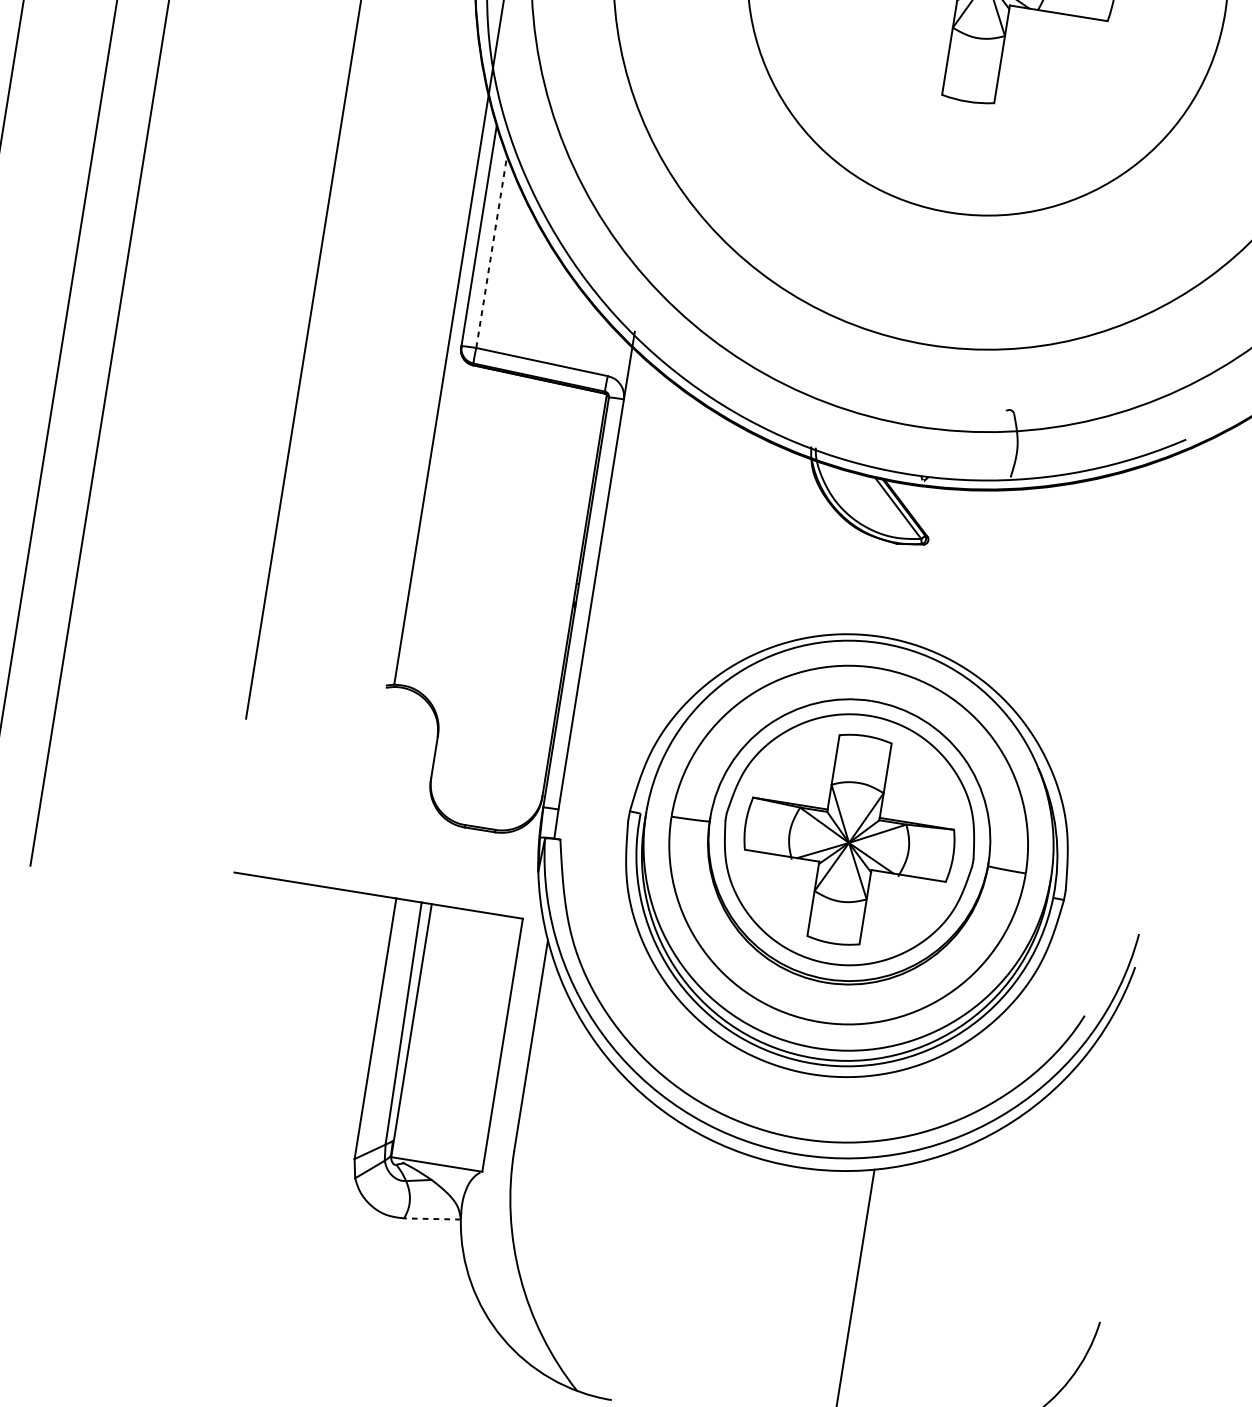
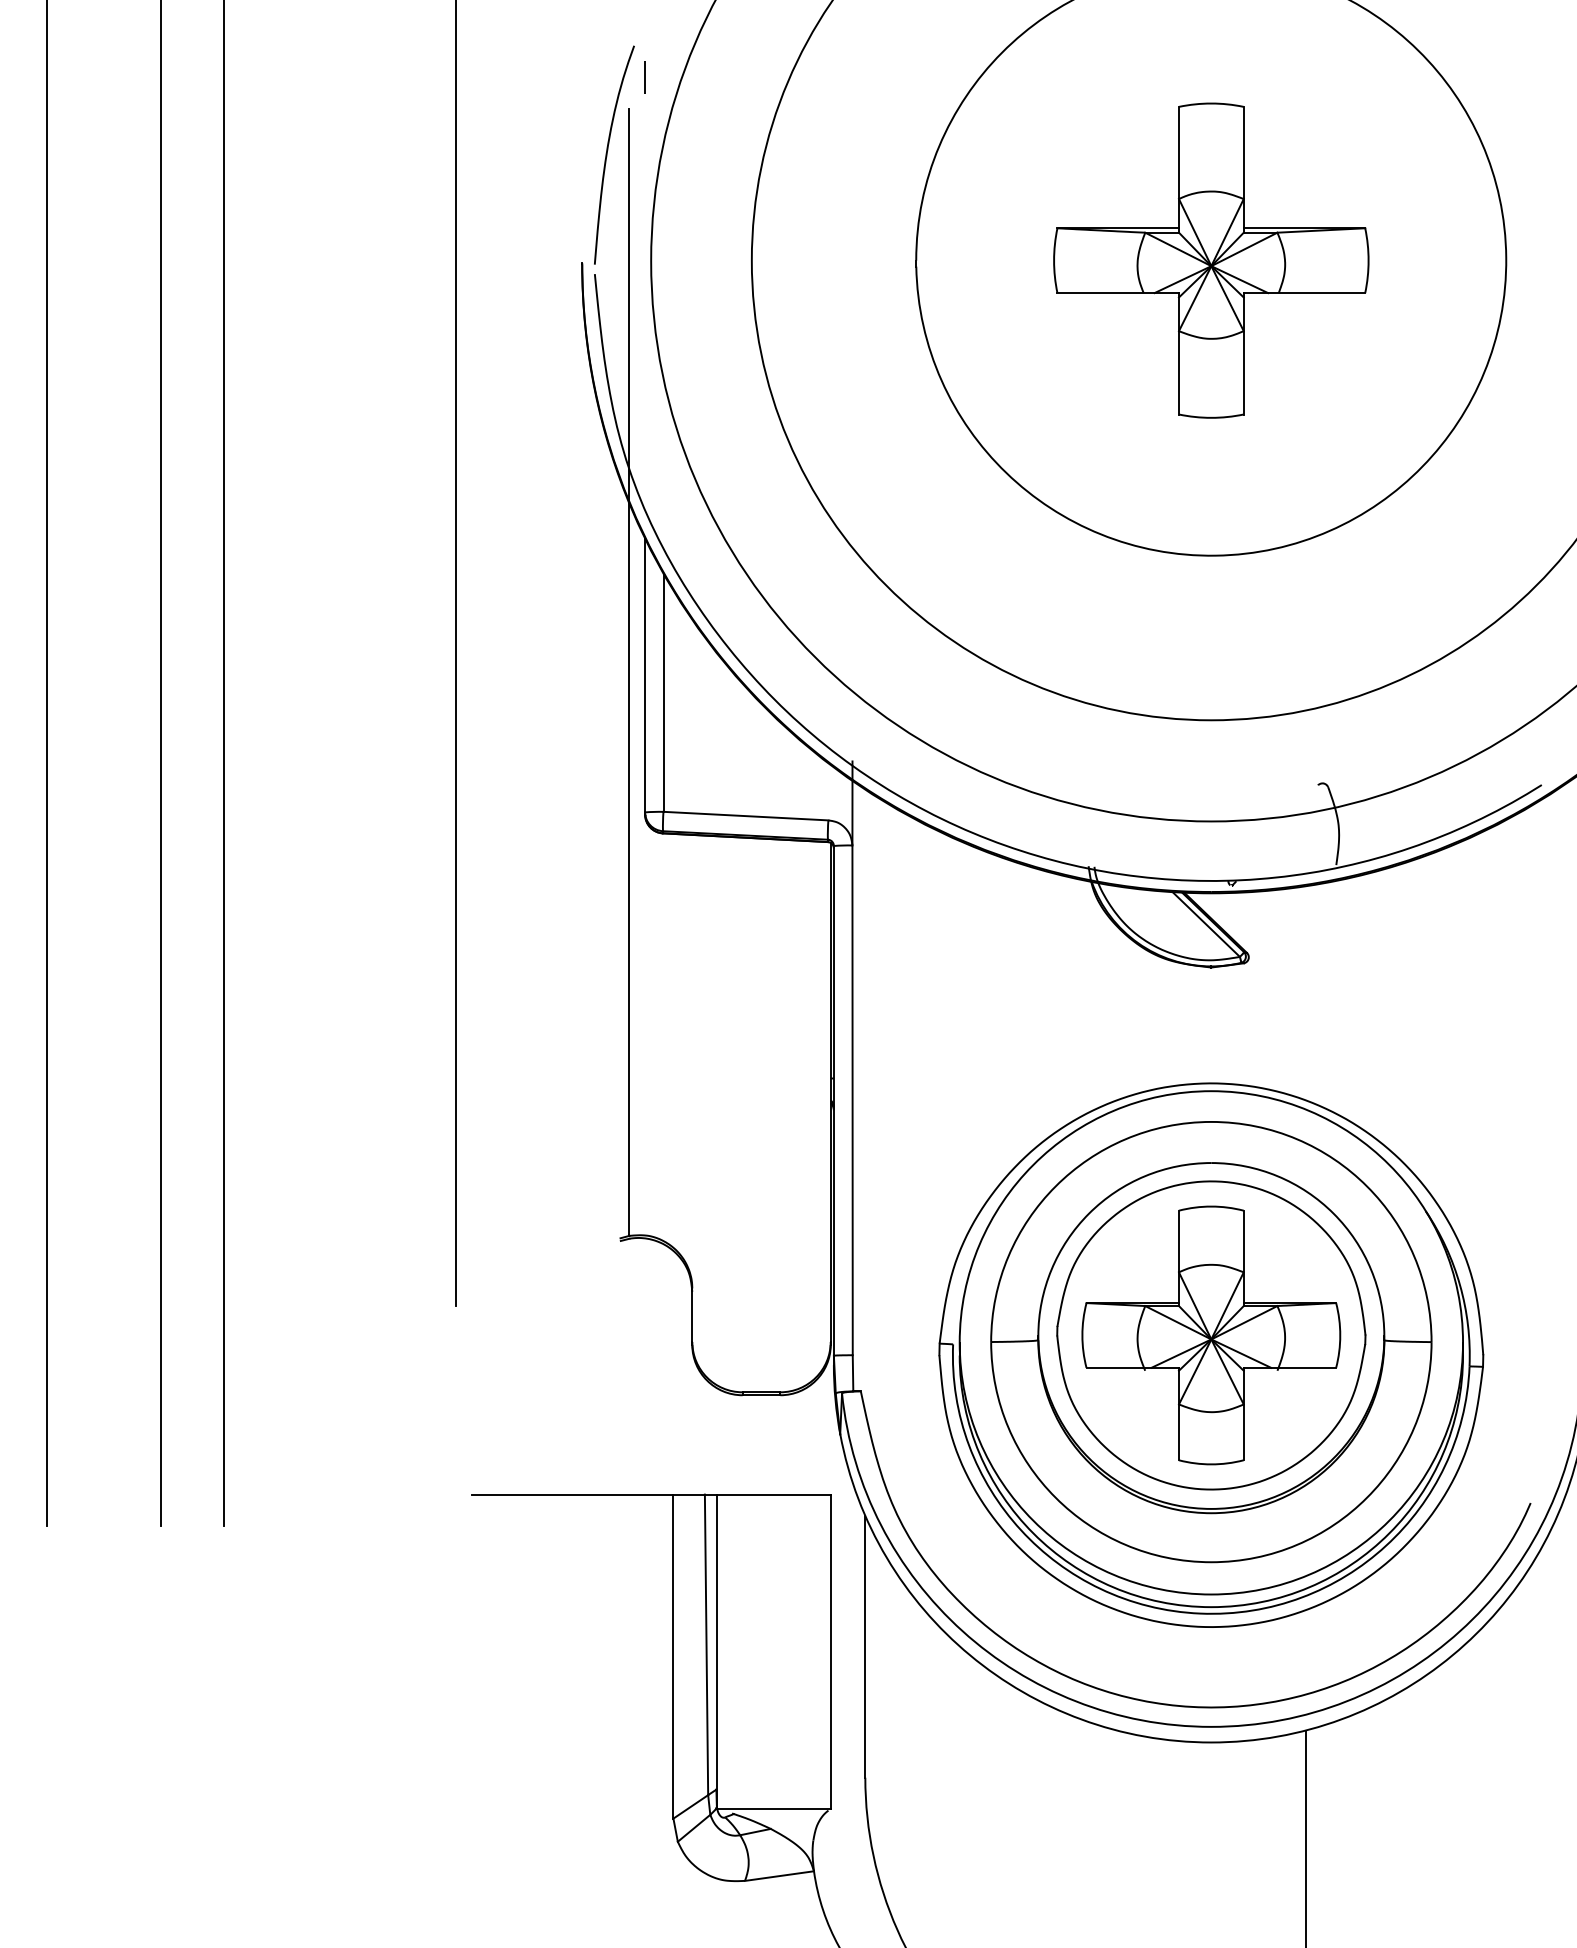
line: (491, 252) -> (663, 692), dashed -> solid
line: (432, 1219) -> (779, 1876), dashed -> solid

